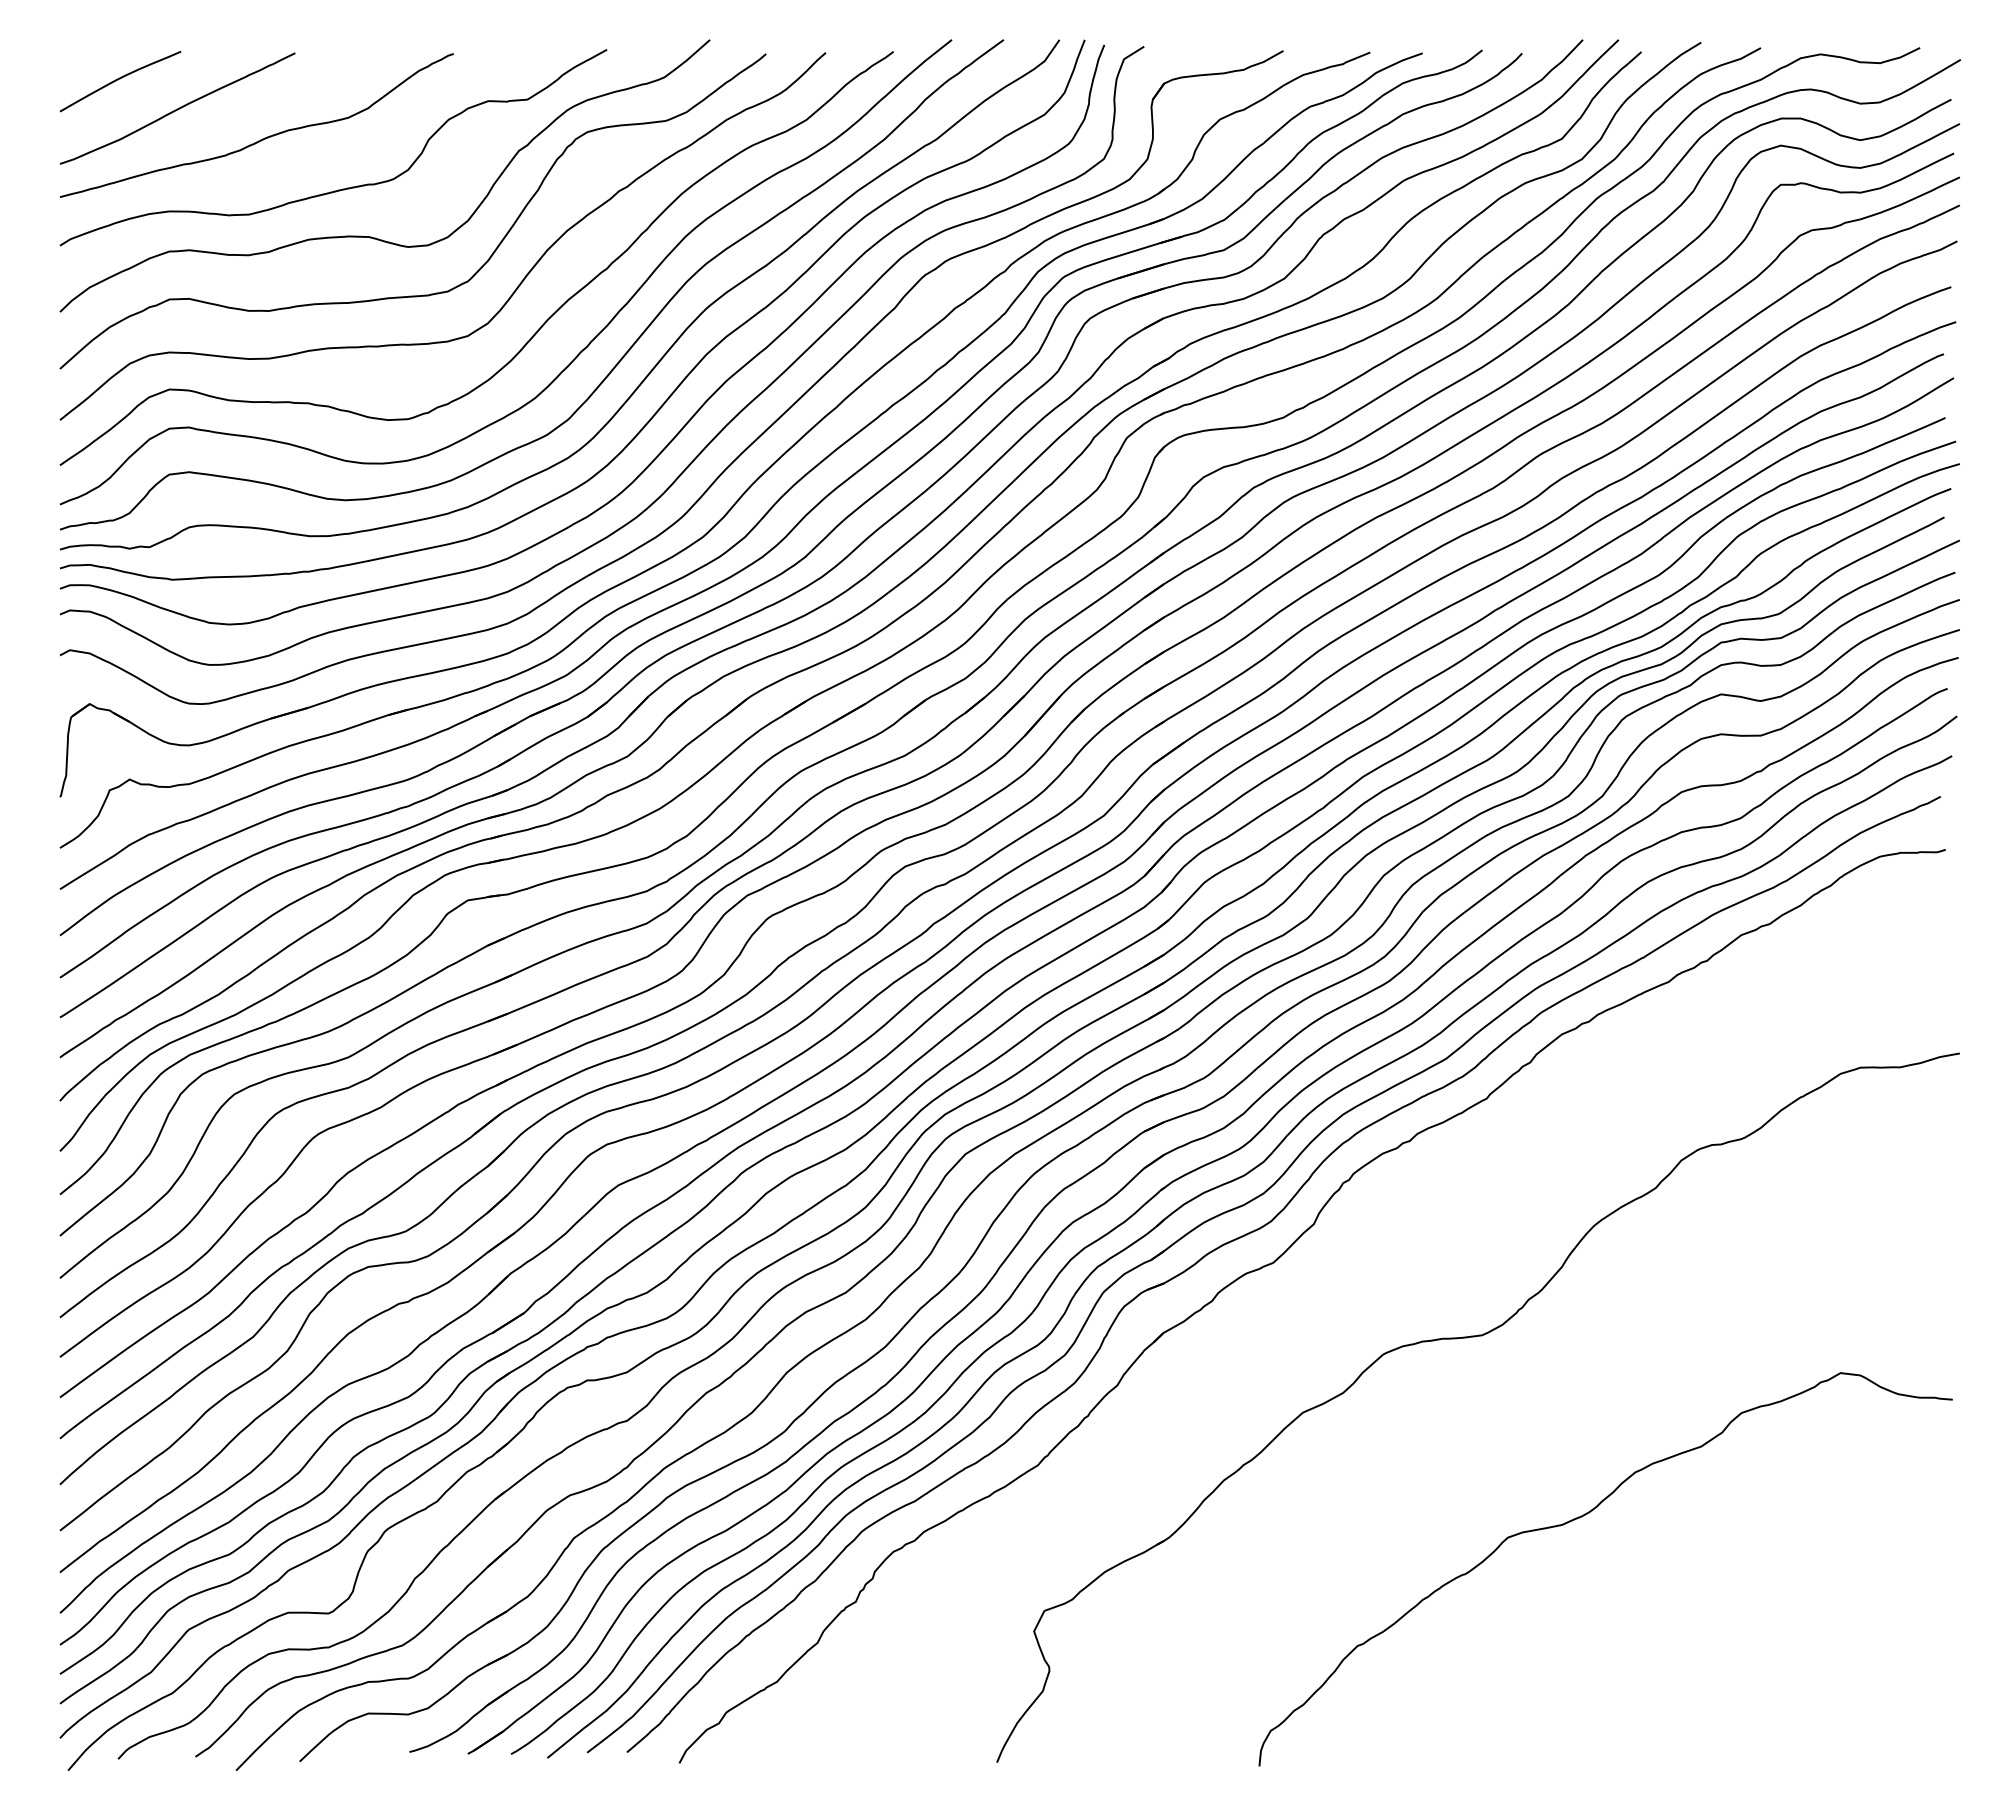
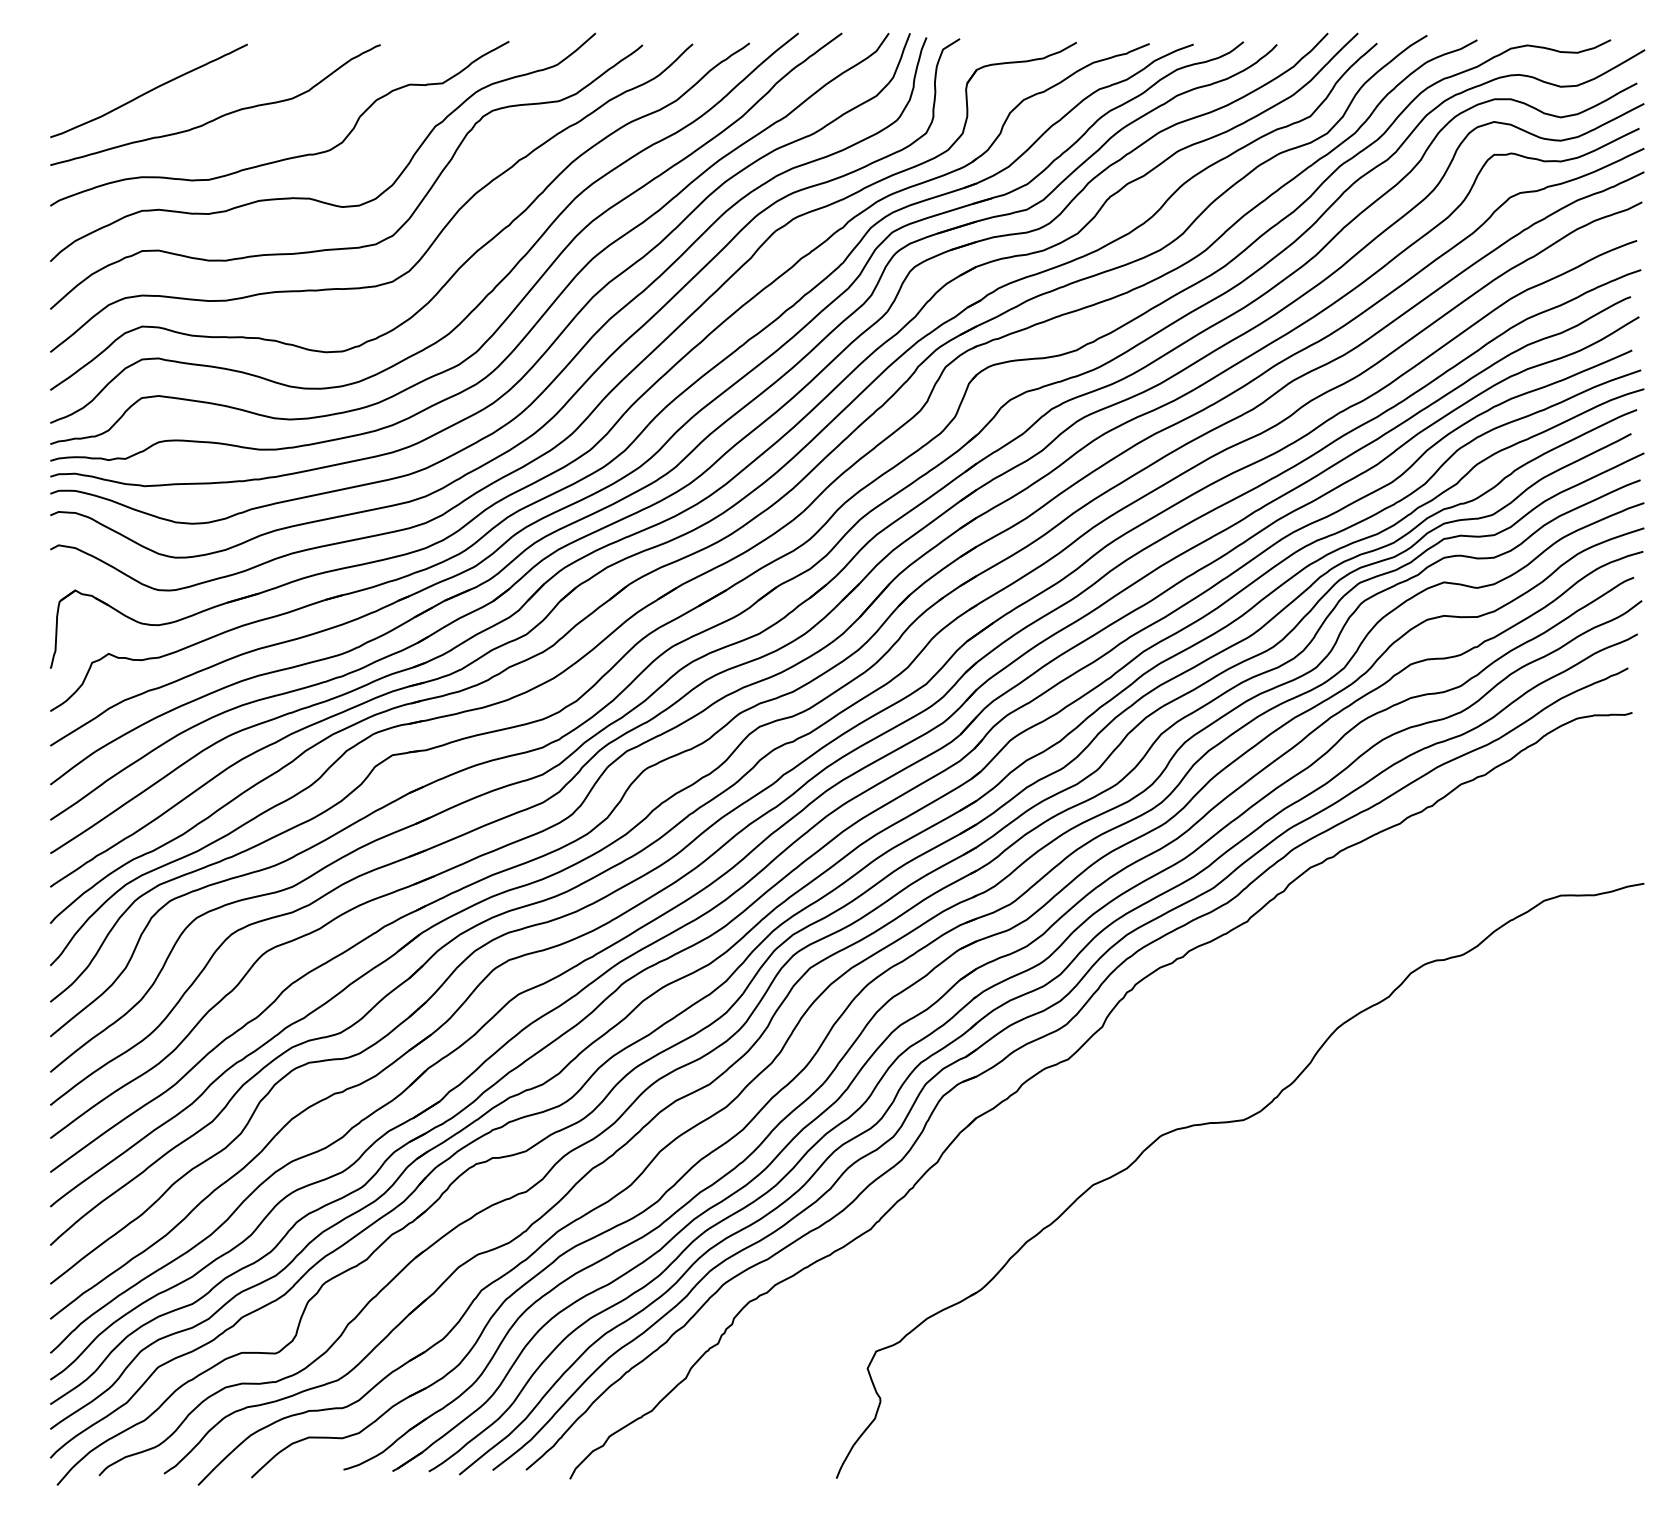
curve: (120, 79) -> (101, 66), removed
curve: (1582, 1517) -> (1327, 1272), removed

